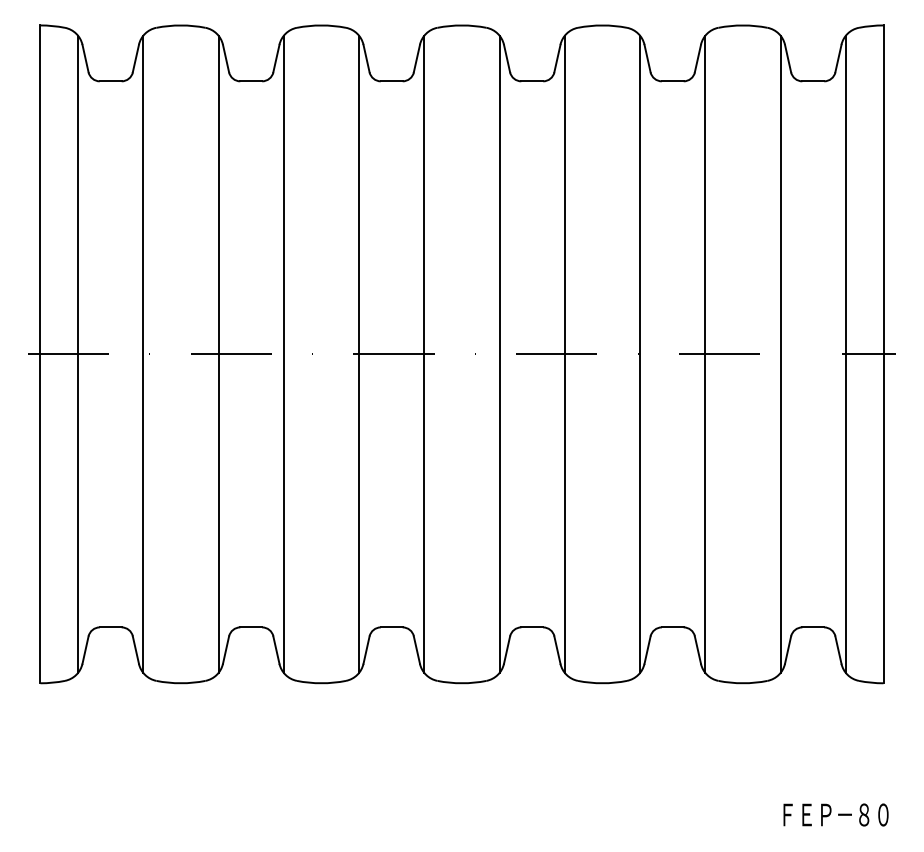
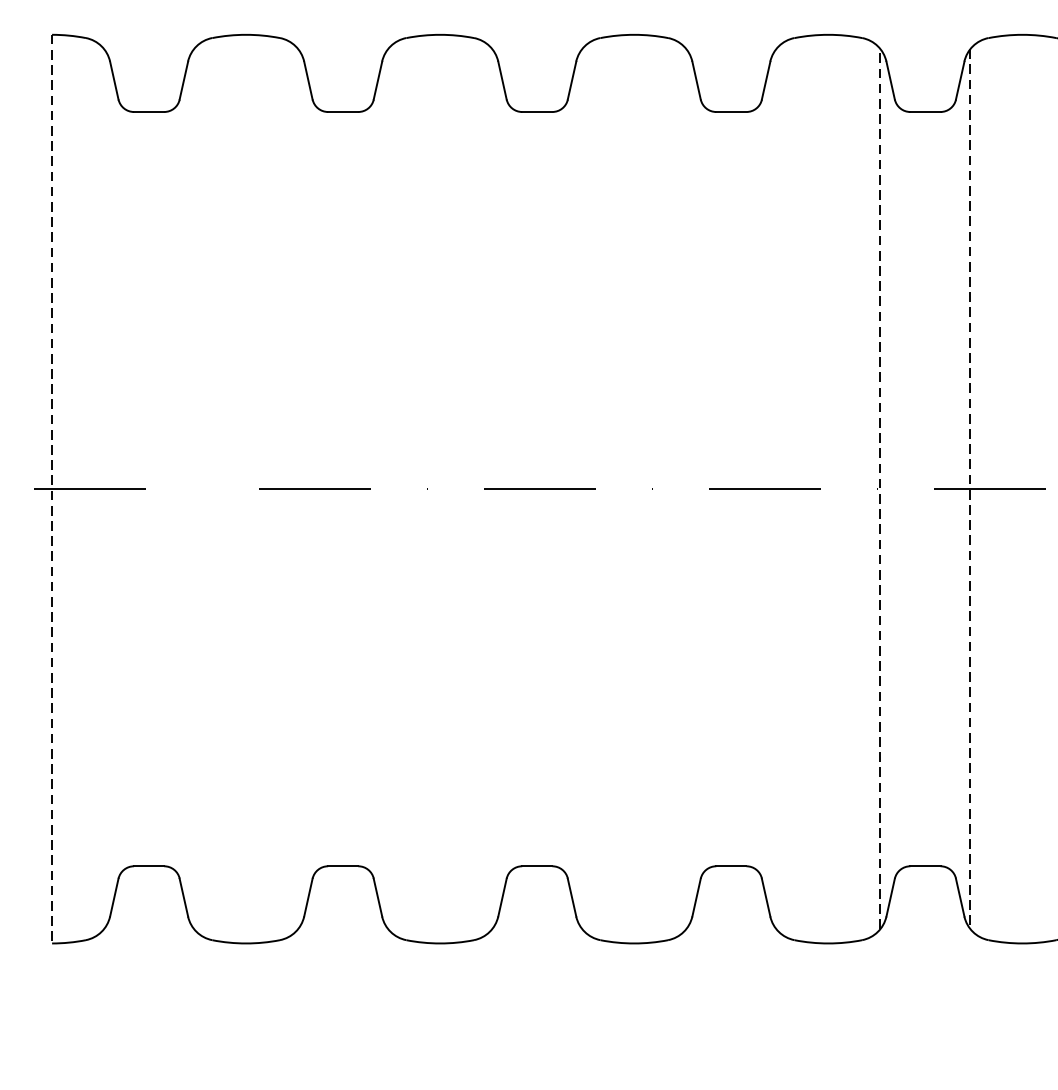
line: (78, 353) -> (104, 487), removed
line: (143, 353) -> (194, 487), removed
line: (218, 353) -> (297, 487), removed
line: (283, 353) -> (387, 487), removed
line: (359, 353) -> (492, 487), removed
line: (424, 353) -> (582, 487), removed
line: (499, 353) -> (686, 487), removed
line: (564, 353) -> (775, 487), removed
line: (40, 354) -> (52, 489), solid -> dashed
line: (640, 354) -> (880, 489), solid -> dashed
line: (705, 354) -> (970, 489), solid -> dashed

